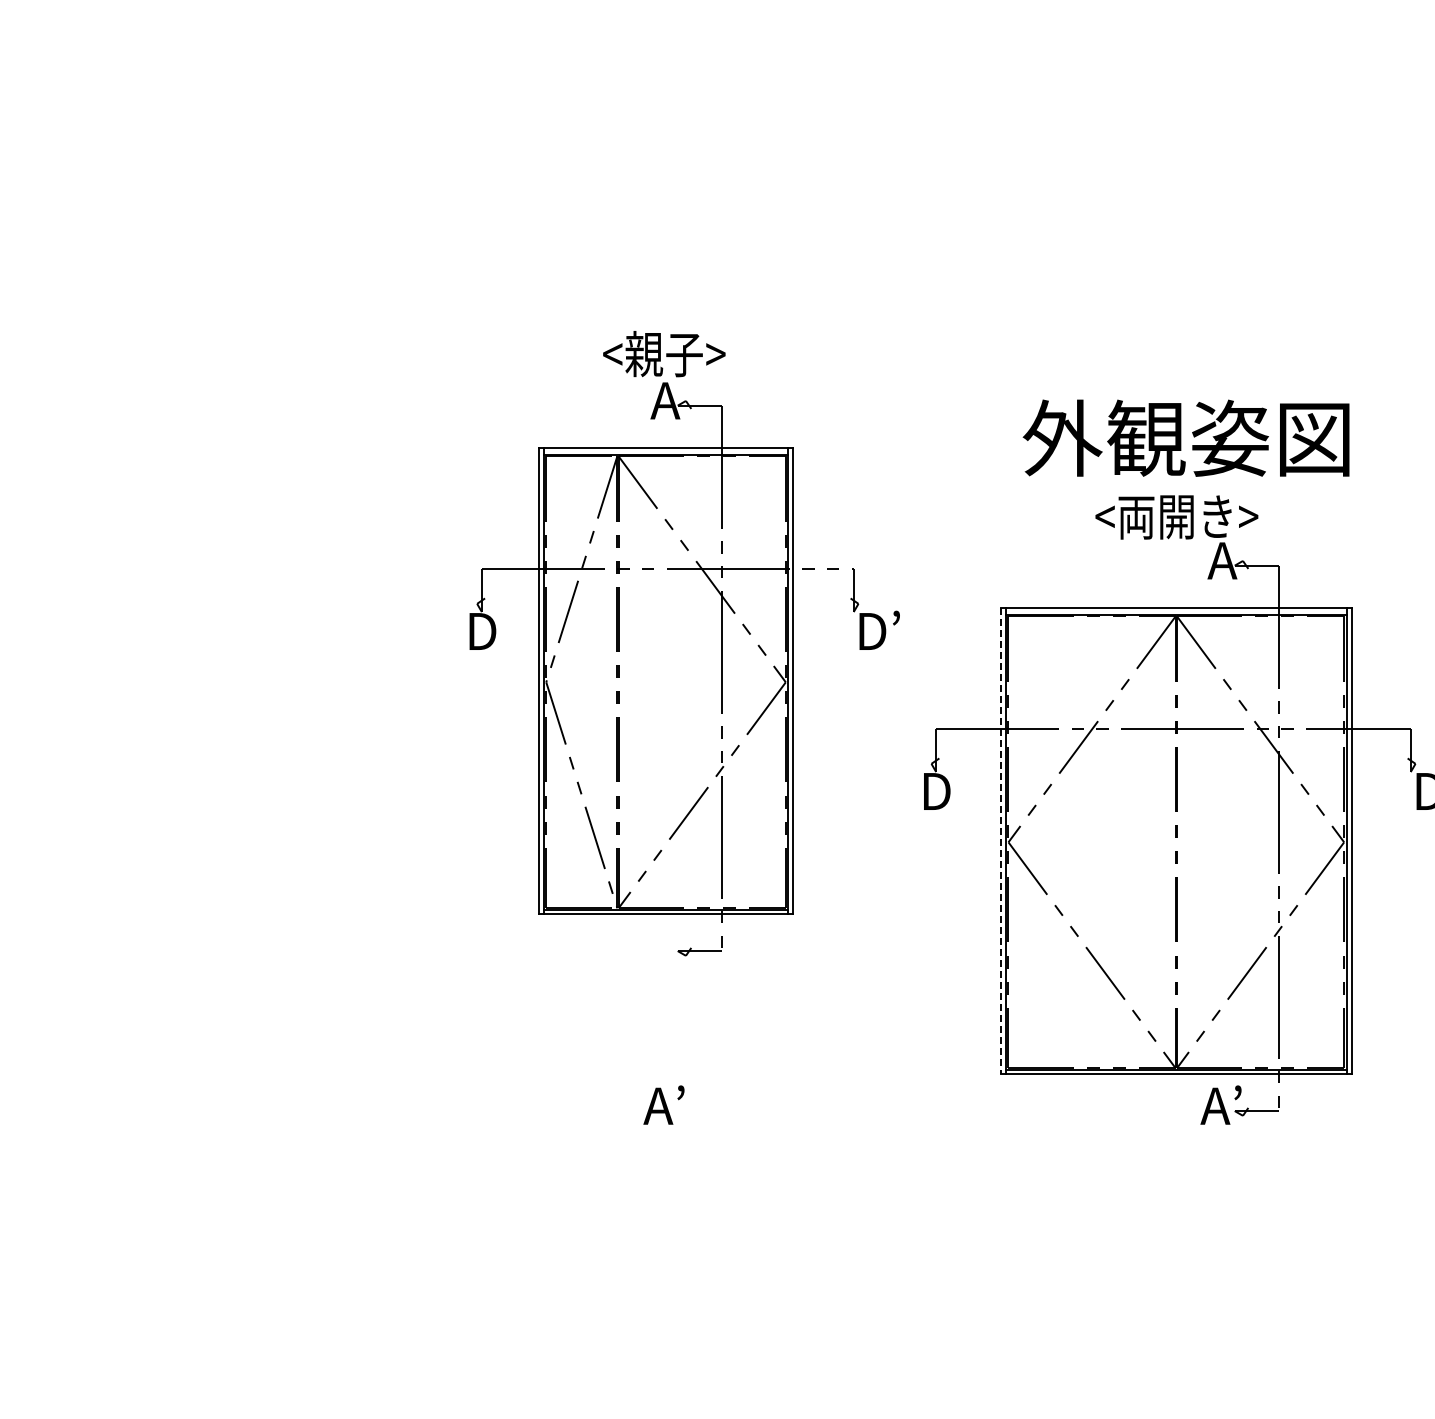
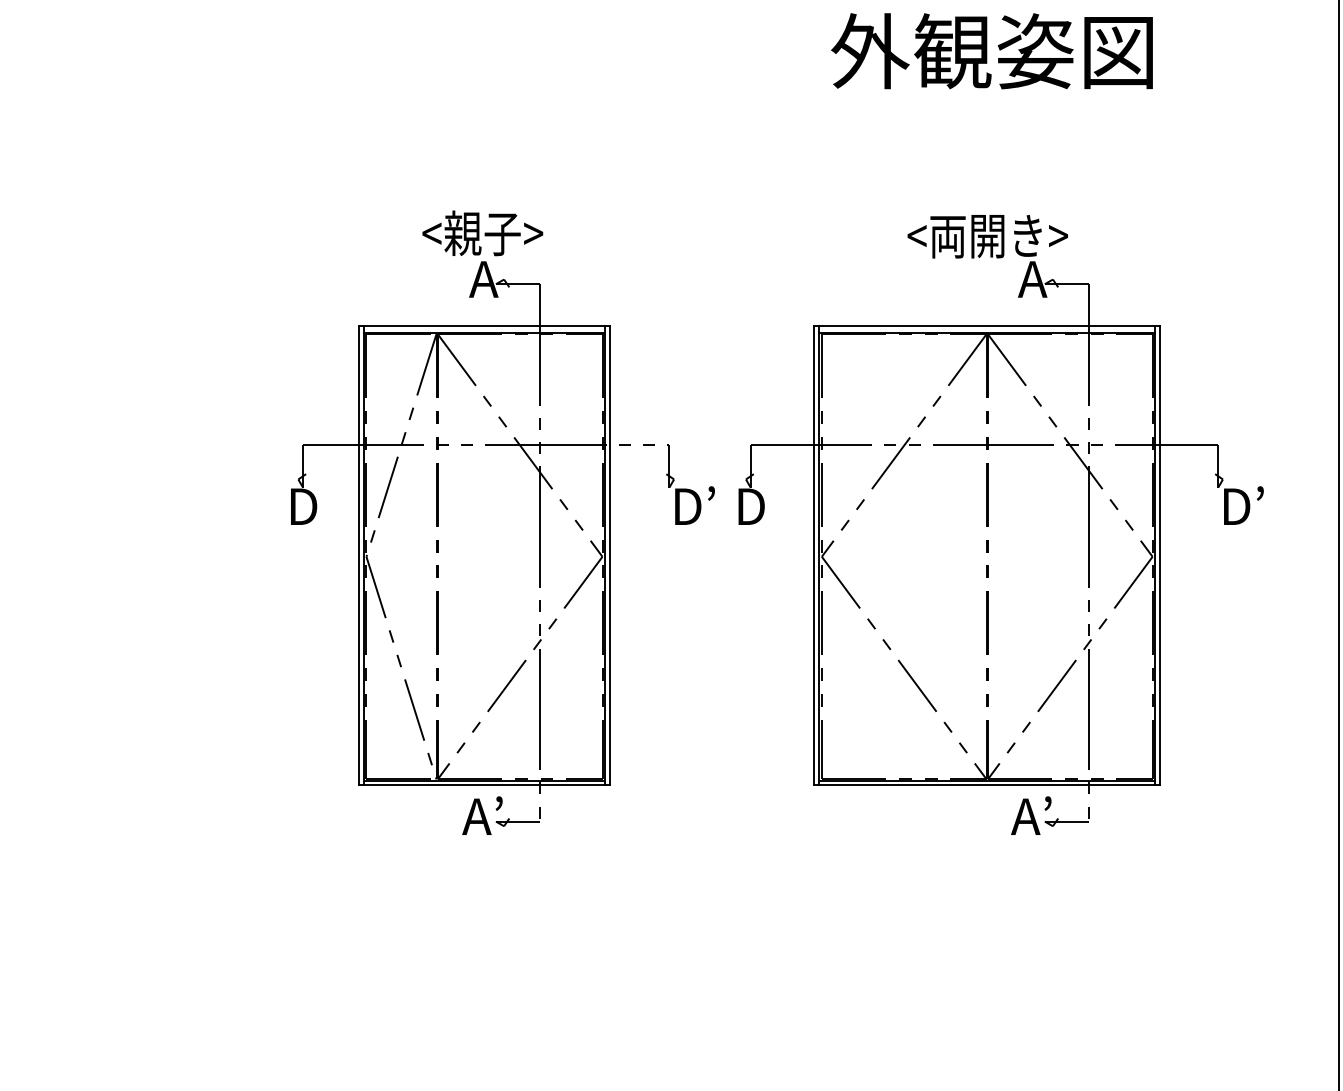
text: (1185, 437) -> (991, 50), moved
part: (684, 643) -> (502, 518), moved
line: (1000, 841) -> (814, 555), dashed -> solid

